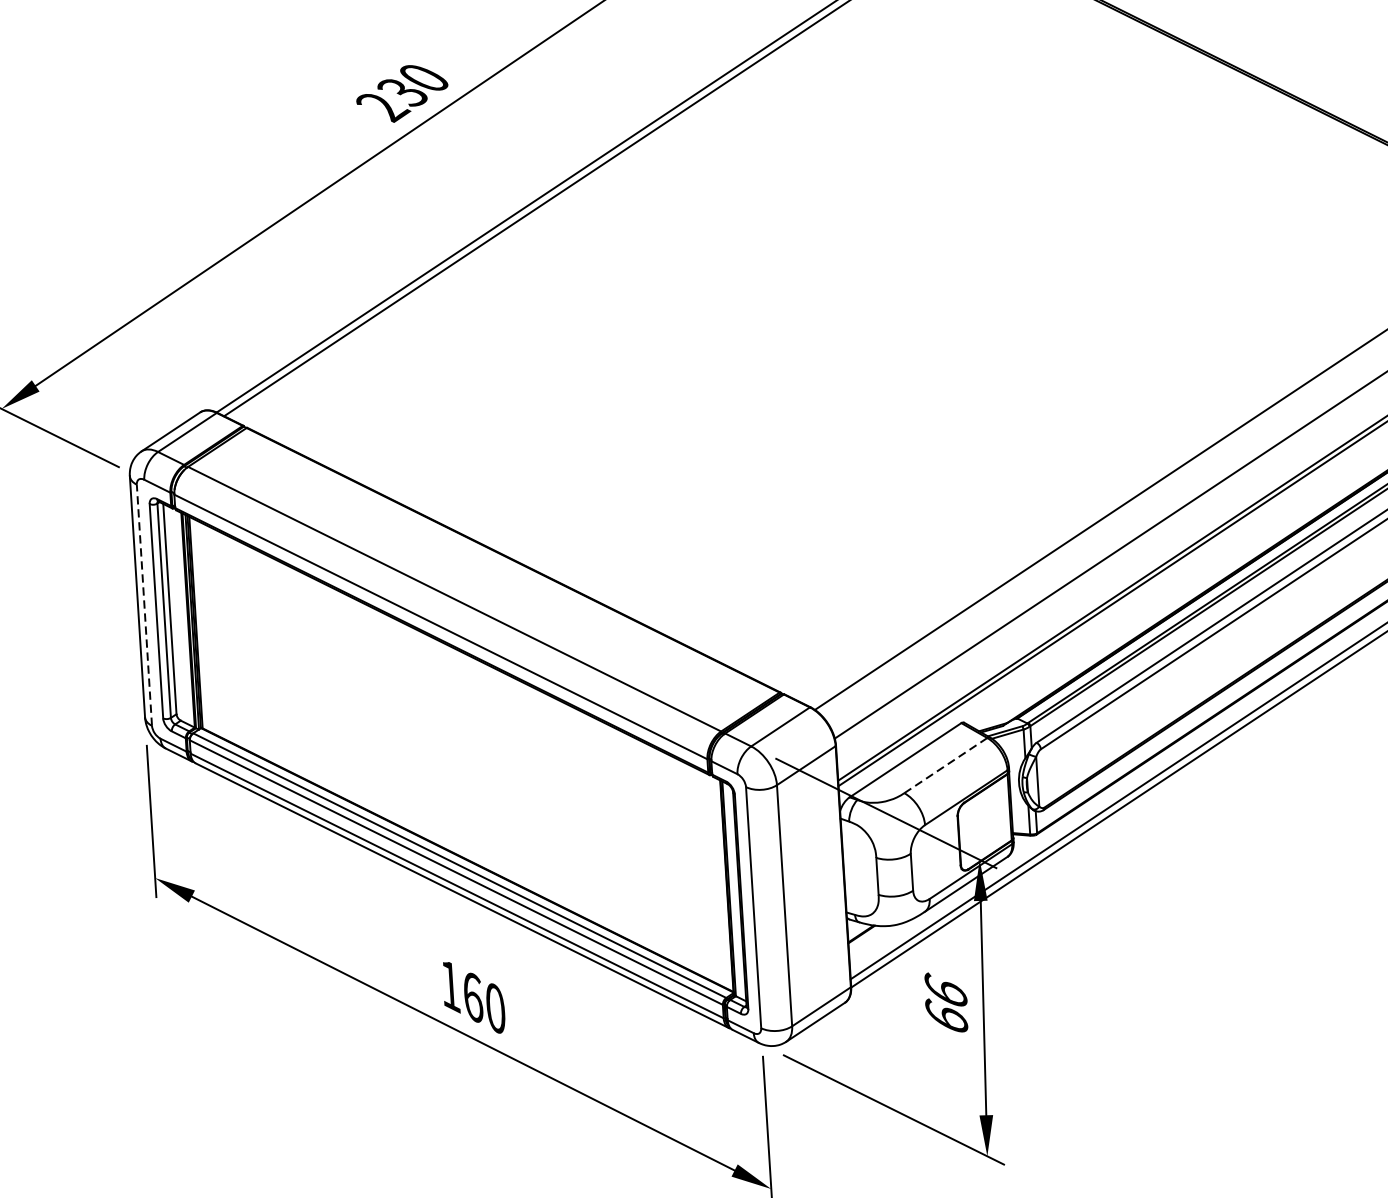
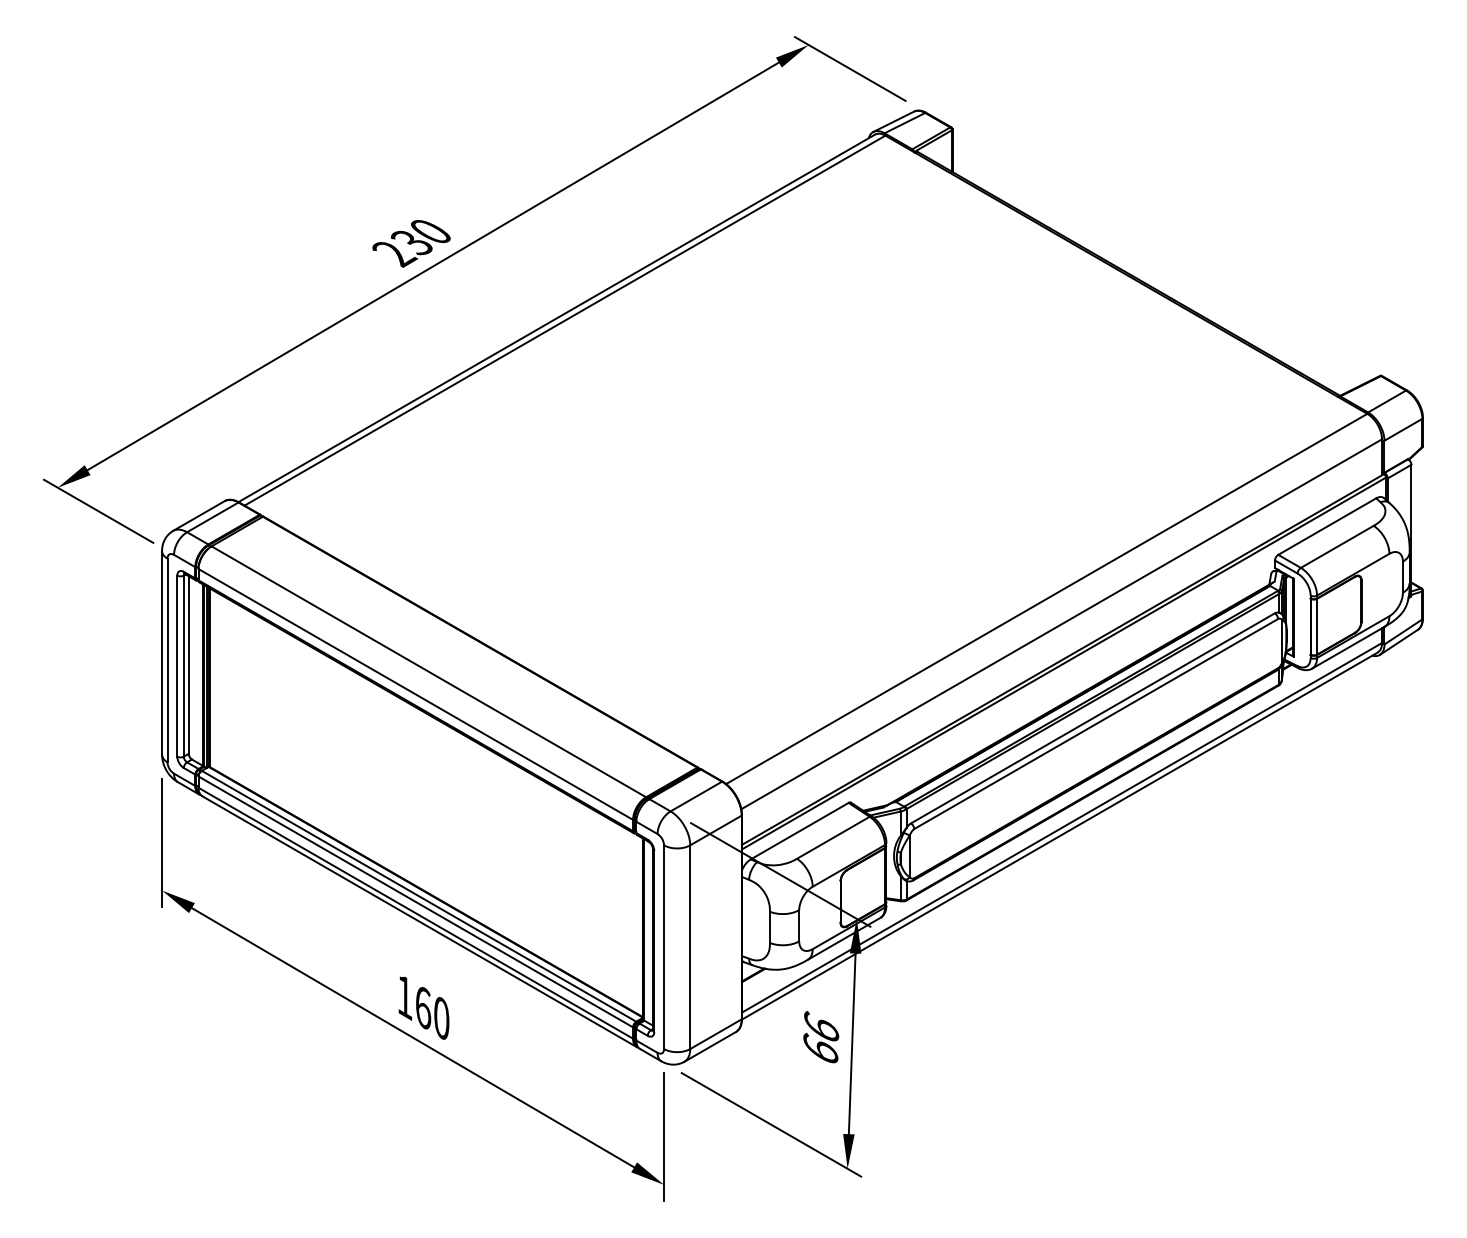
line: (144, 605) -> (167, 660), dashed -> solid
line: (944, 766) -> (832, 838), dashed -> solid

